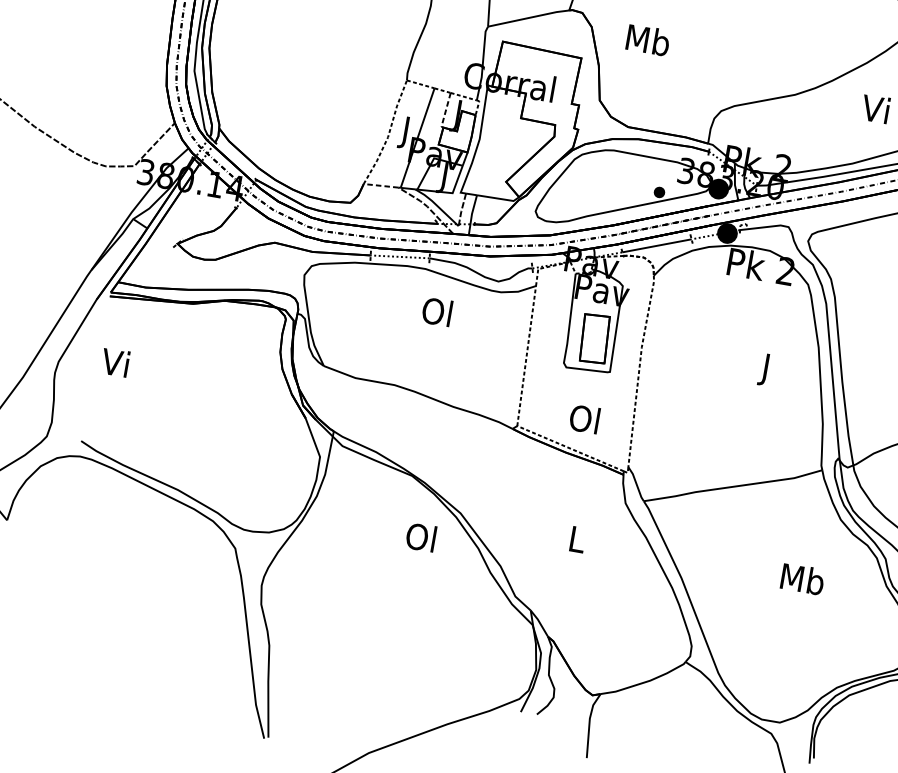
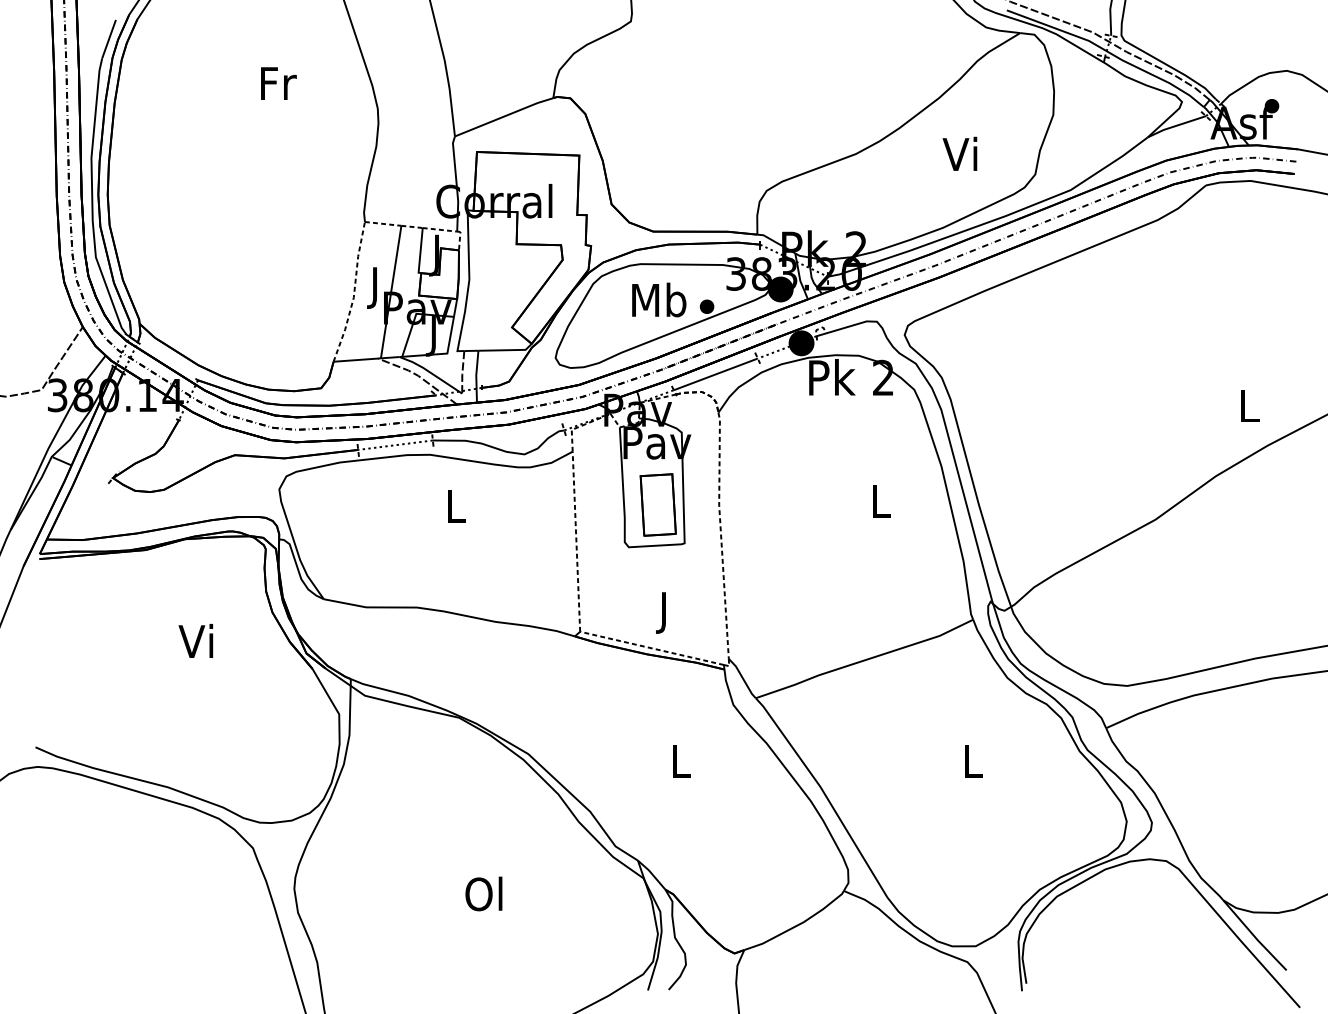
text: (648, 39) -> (659, 299), moved
line: (445, 111) -> (420, 252), dashed -> solid
line: (380, 186) -> (355, 360), dashed -> solid
text: (436, 311) -> (453, 505), Ol -> L
text: (114, 362) -> (195, 640), moved
text: (766, 370) -> (881, 506), J -> L
text: (583, 421) -> (662, 611), Ol -> J
text: (420, 536) -> (483, 893), moved
text: (802, 578) -> (972, 760), Mb -> L

